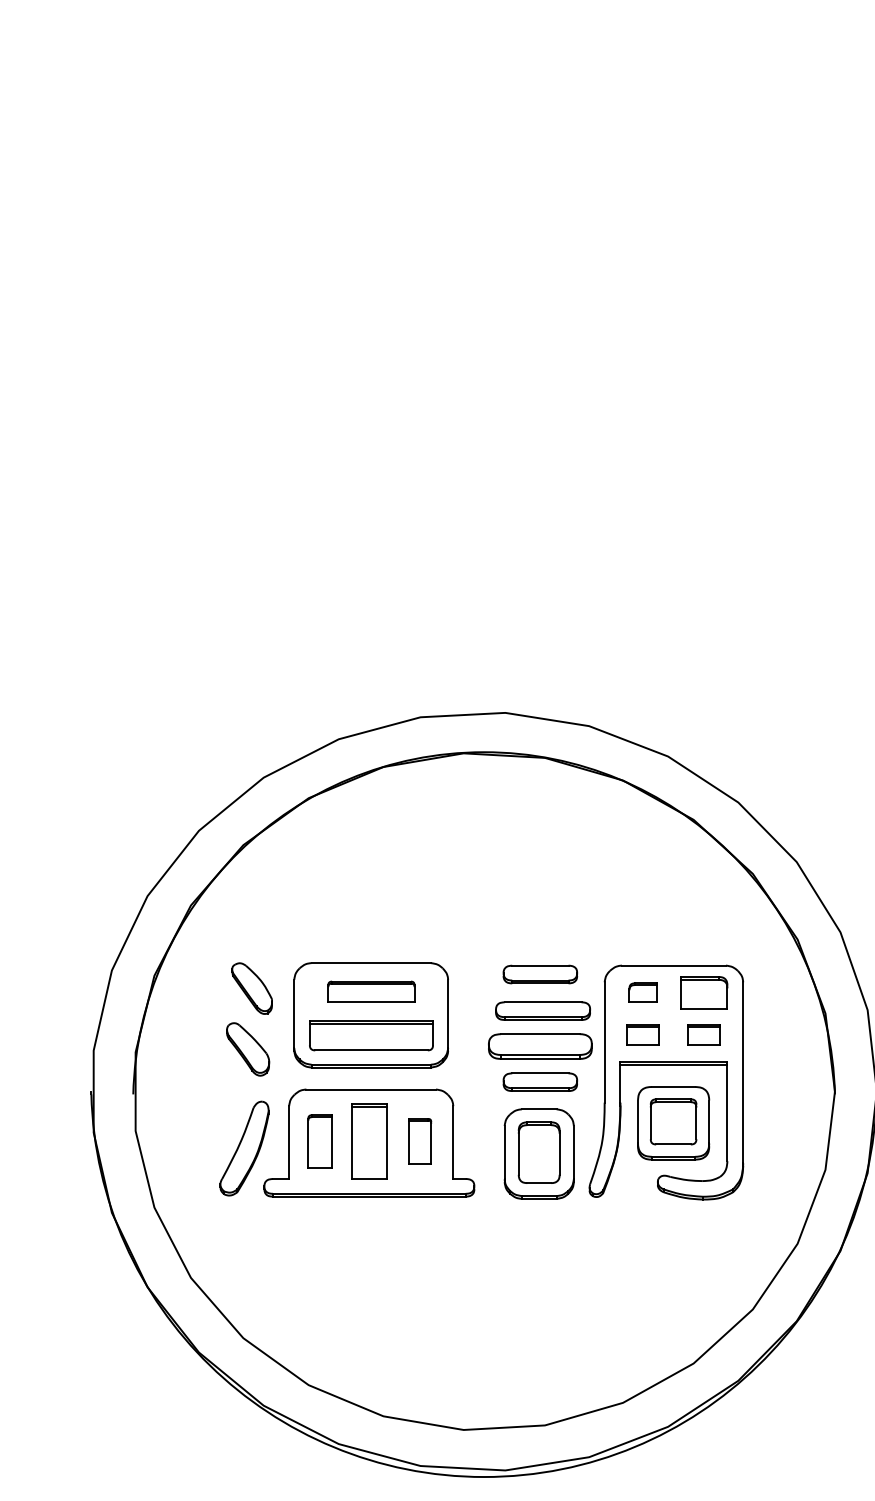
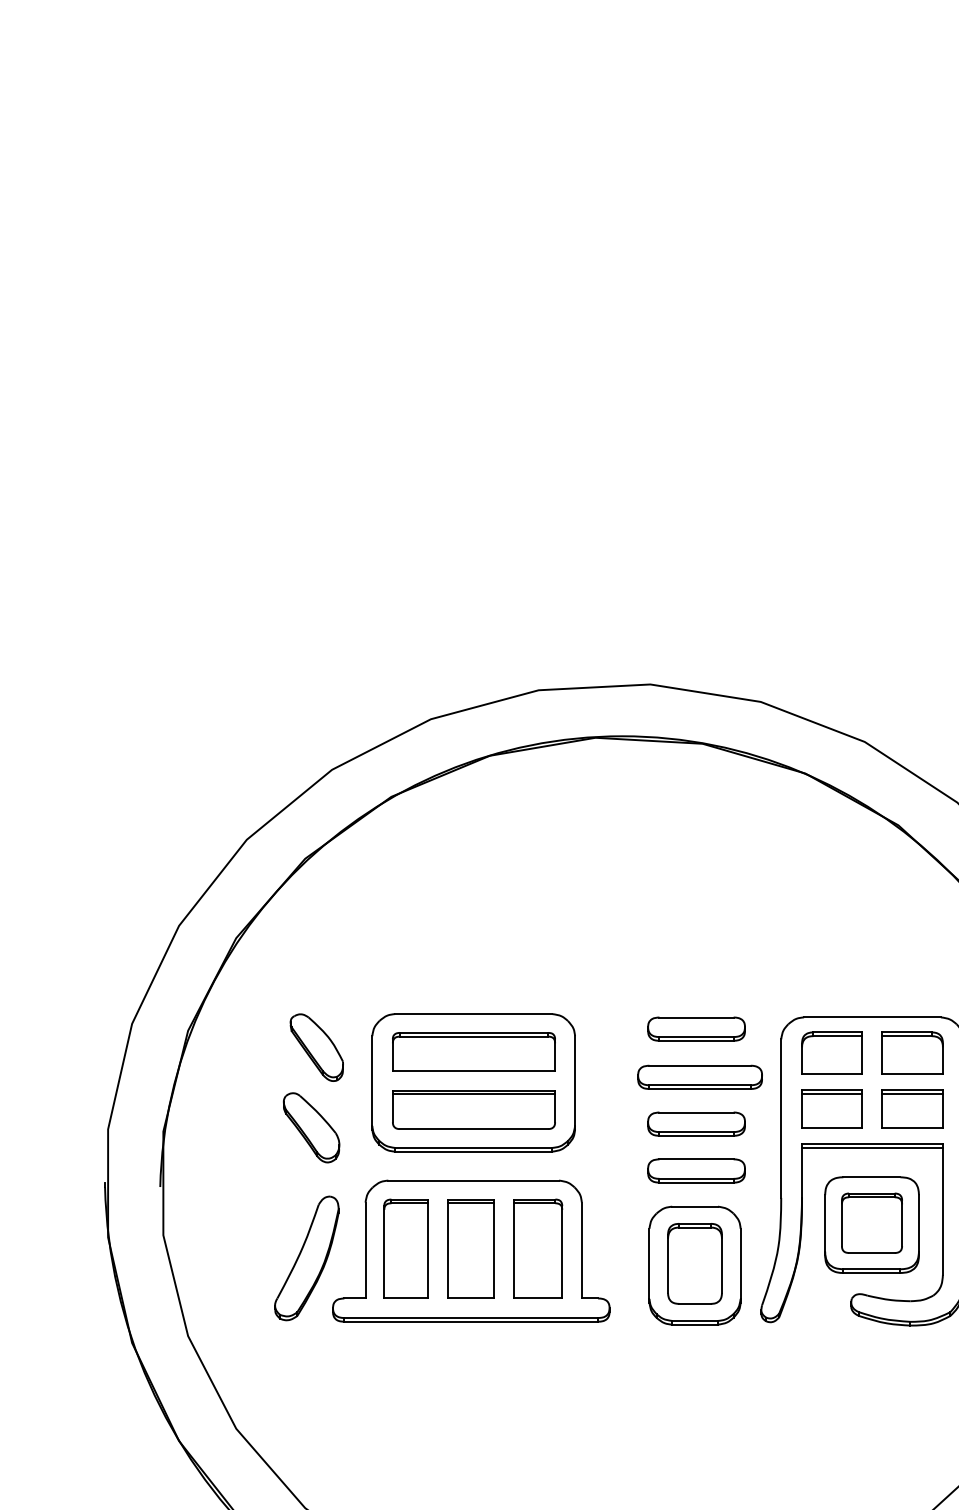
part: (371, 991) -> (474, 1051), size x1.43
part: (642, 992) -> (831, 1052), size x1.67
part: (642, 1034) -> (831, 1108), size x1.43
part: (703, 1034) -> (911, 1108), size x1.43
part: (540, 1046) -> (696, 1123), size x0.71
part: (319, 1141) -> (405, 1249), size x1.43
part: (420, 1141) -> (538, 1249), size x1.67

